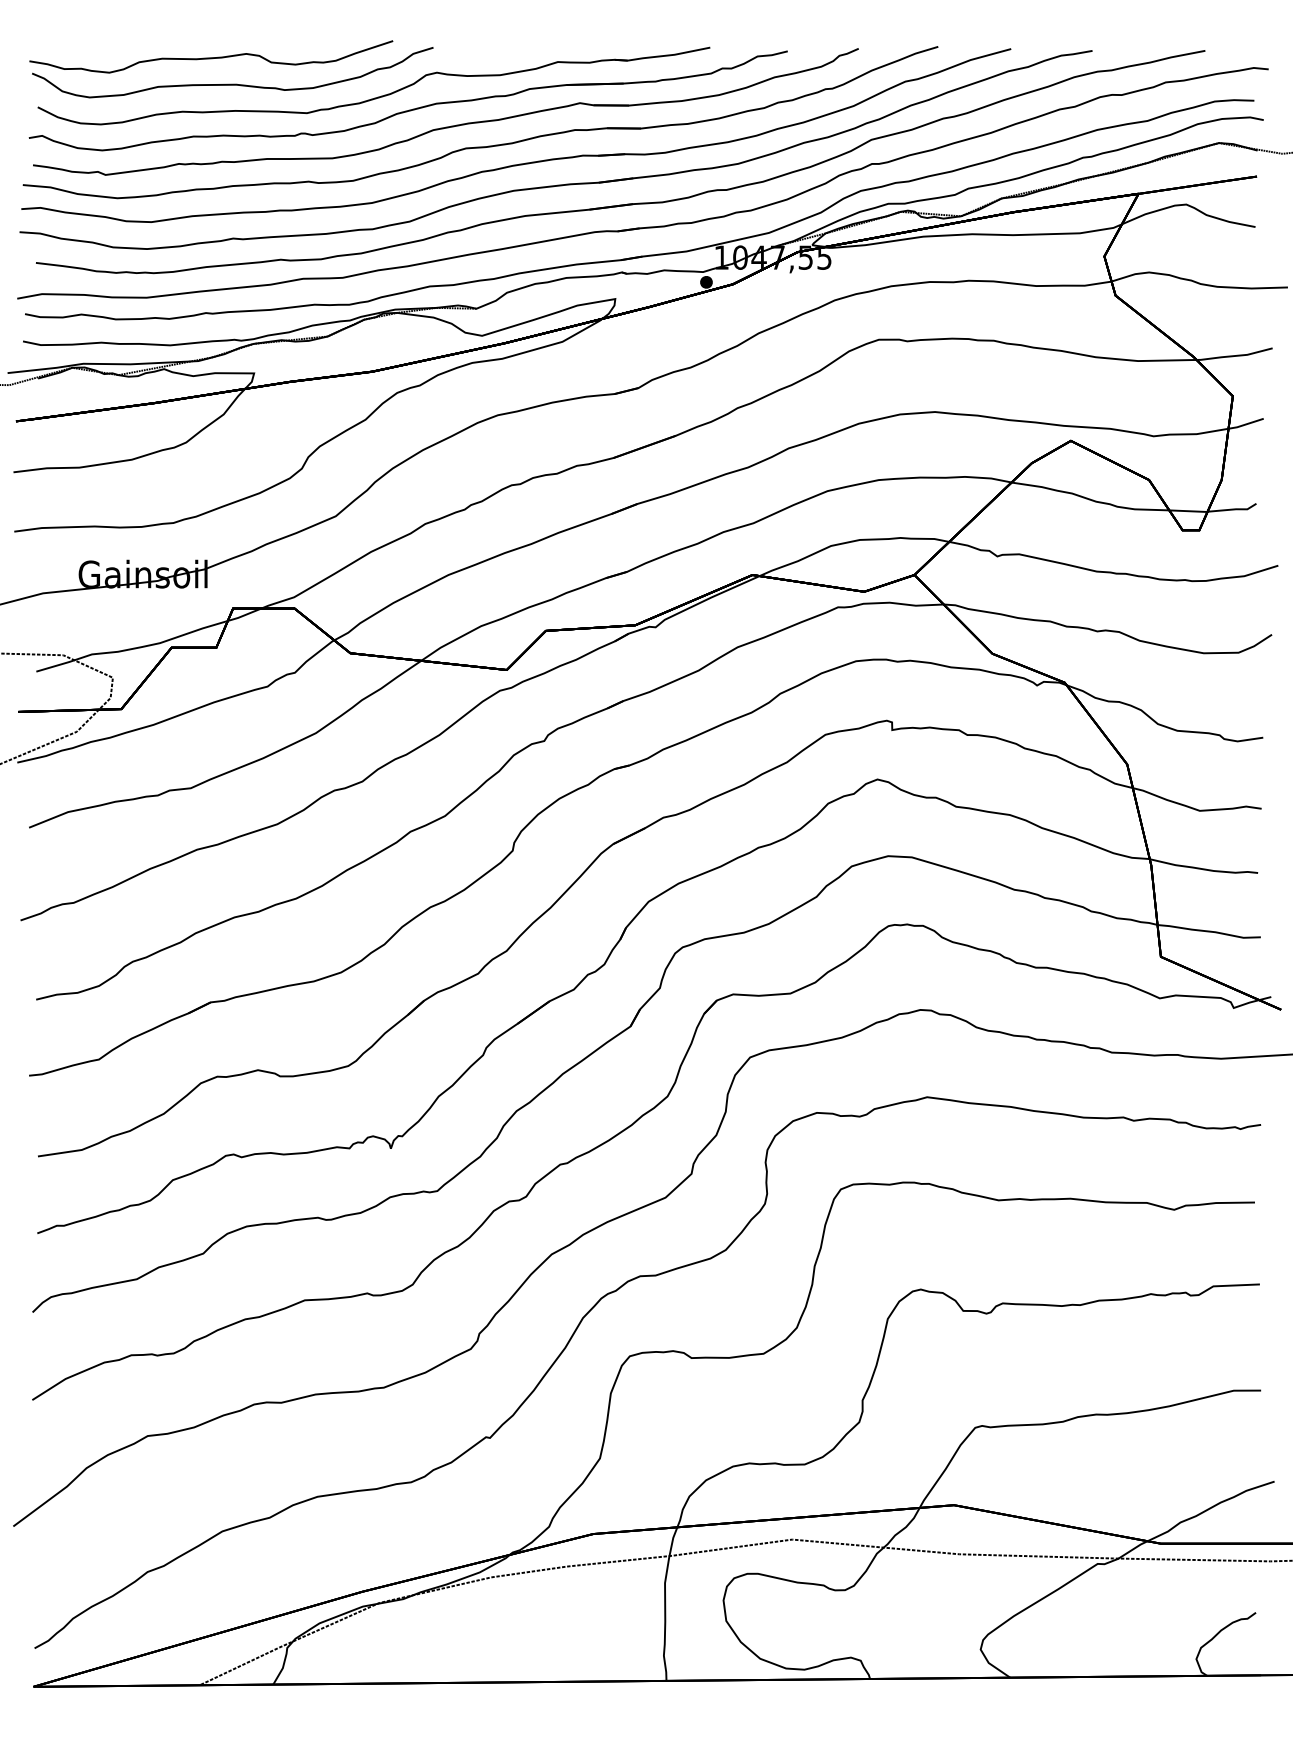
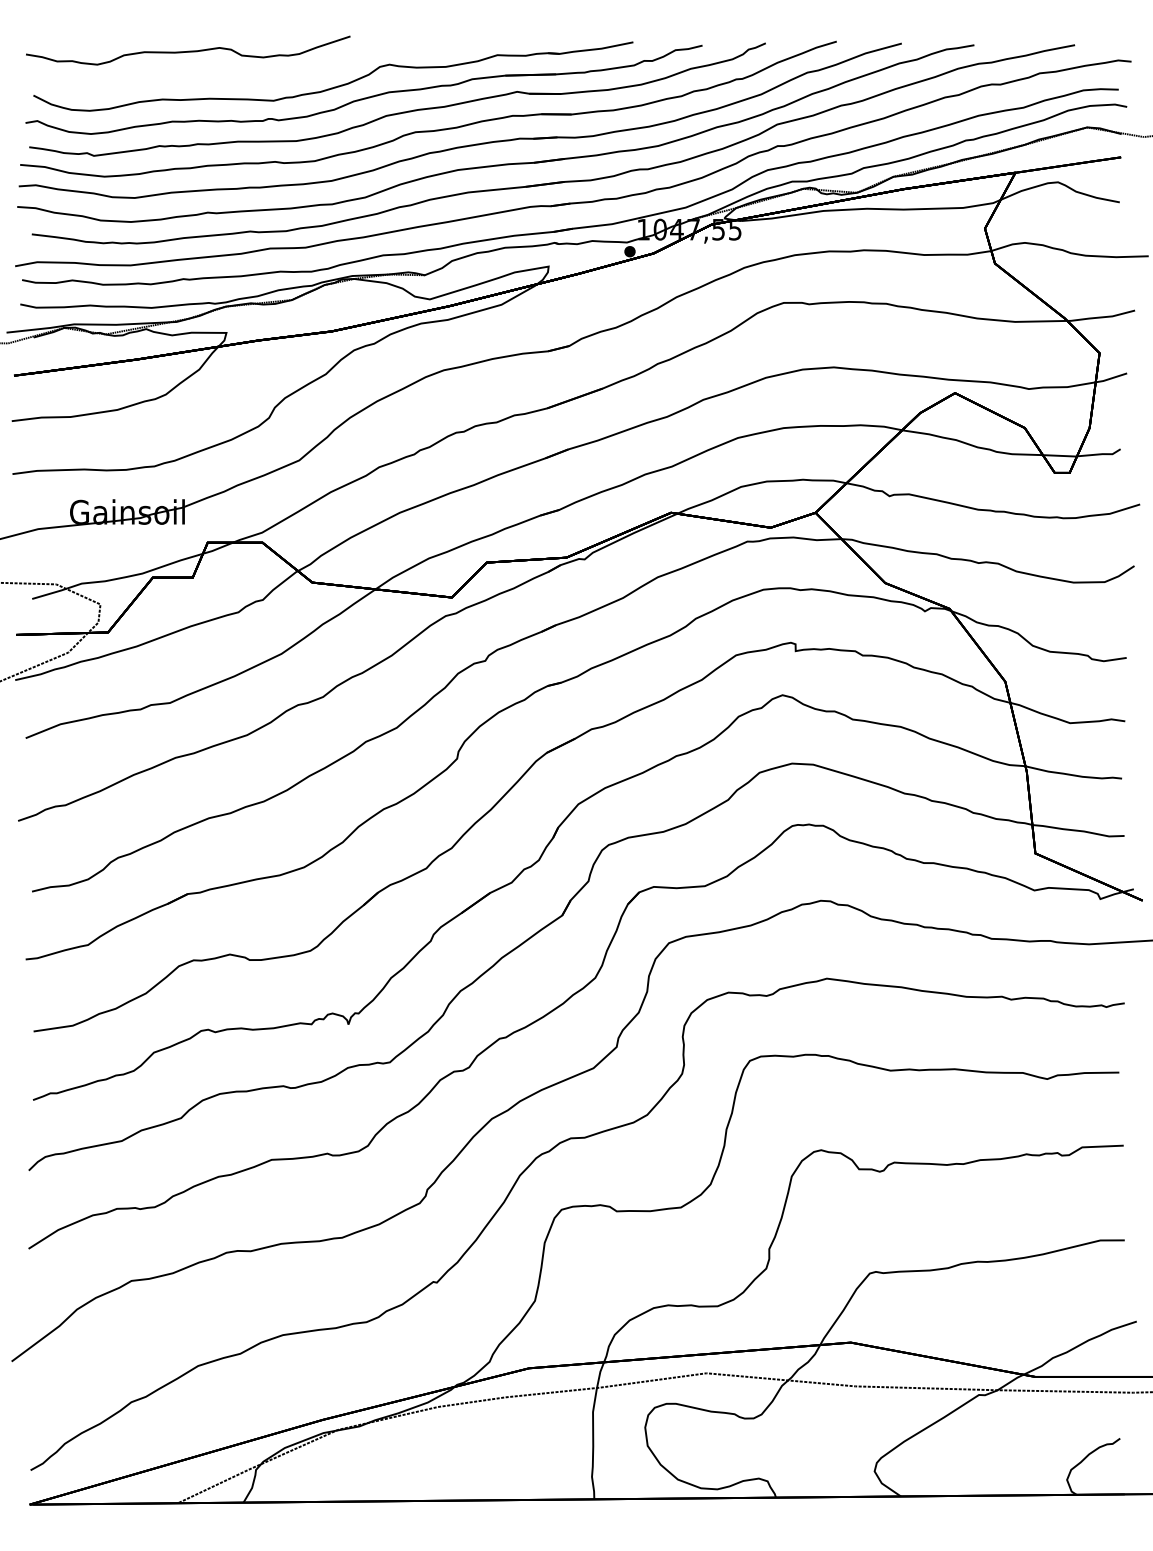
curve: (232, 83) -> (207, 74), removed

